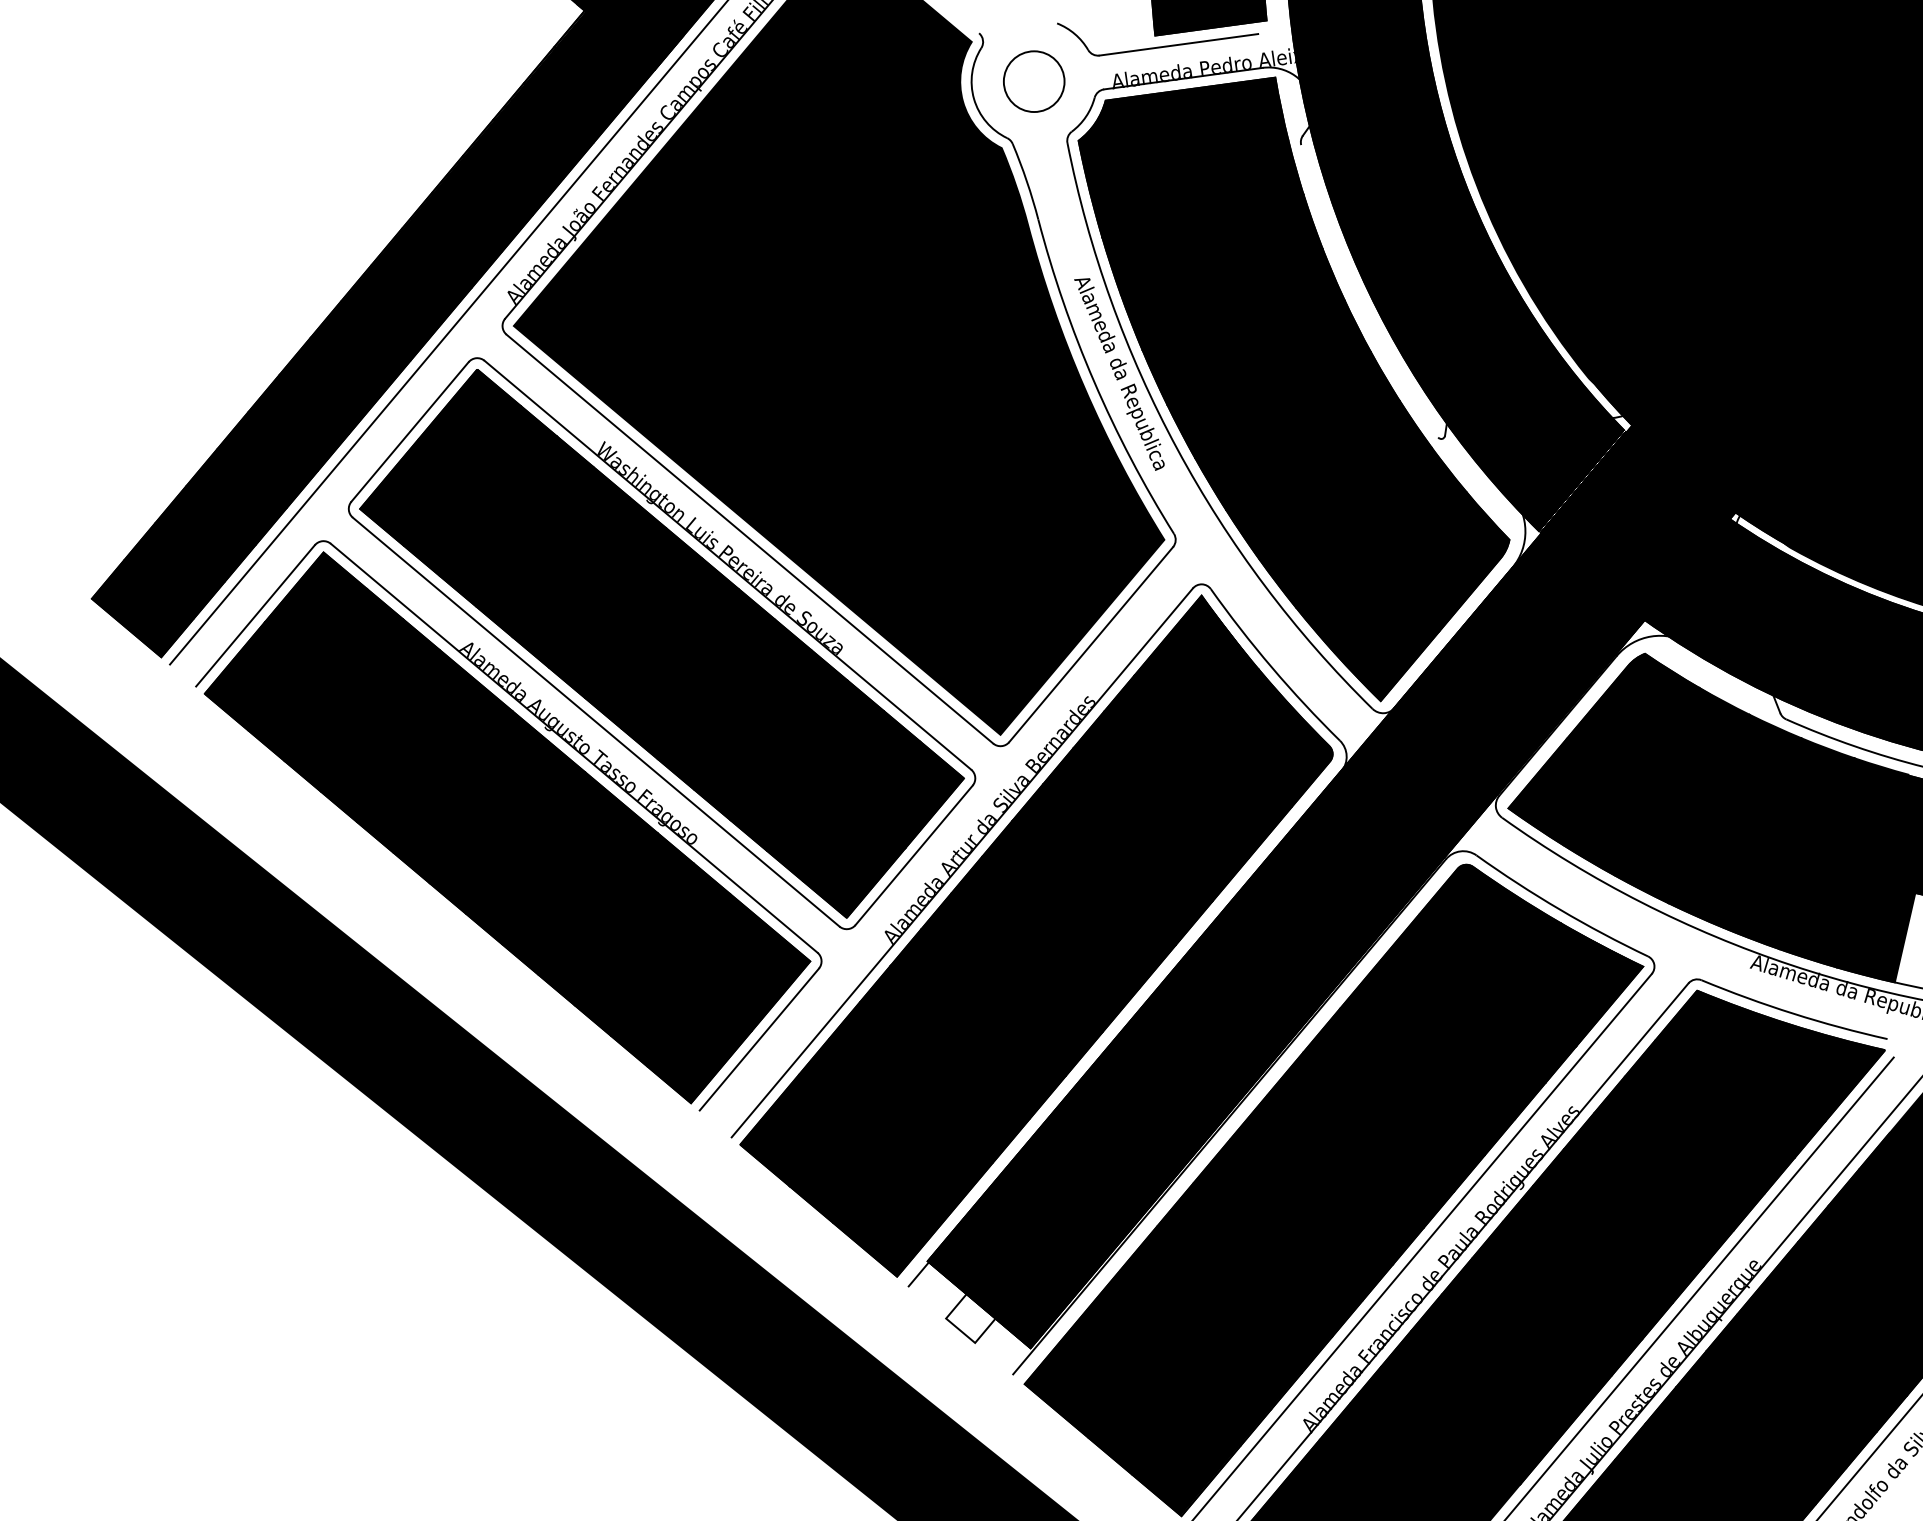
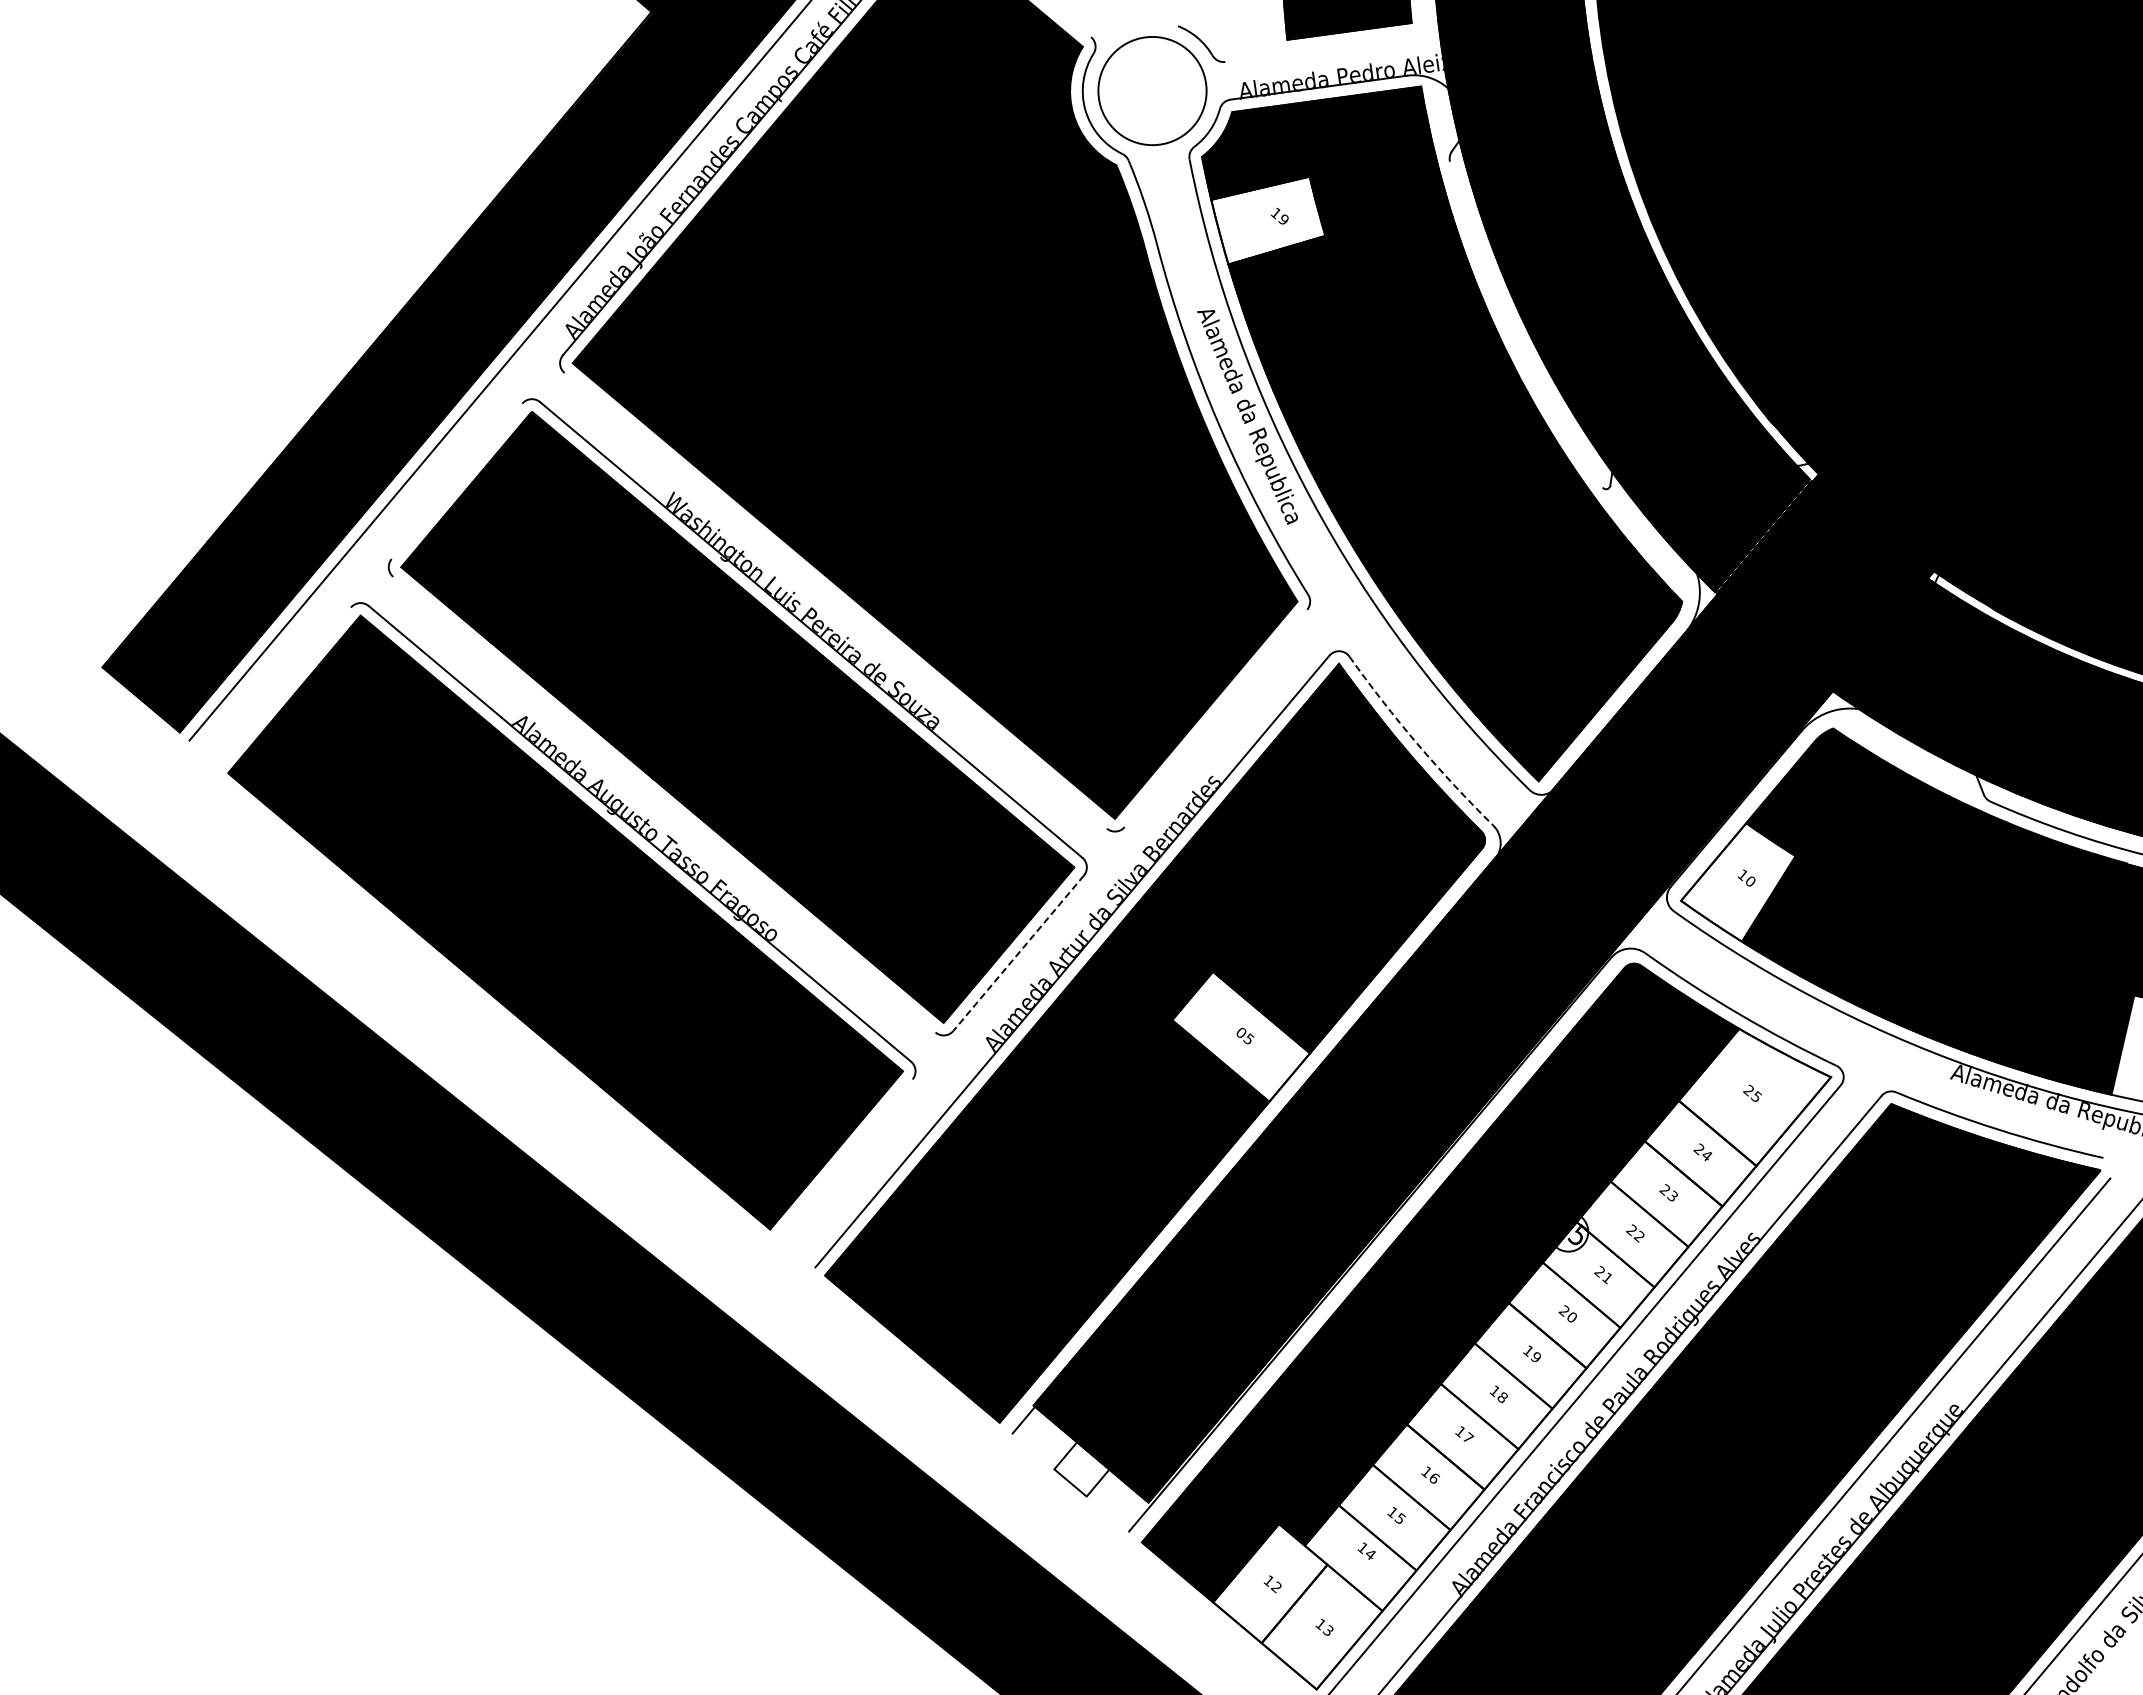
line: (1178, 44) -> (1313, 49), removed
circle: (1034, 81) -> (1152, 90), size x1.6
fill: (1138, 197) -> (1268, 220), removed
line: (409, 432) -> (456, 481), removed
line: (749, 538) -> (835, 600), removed
line: (255, 616) -> (284, 686), removed
line: (1090, 644) -> (1215, 718), removed
arc: (1272, 668) -> (1417, 744), solid -> dashed
line: (596, 721) -> (664, 804), removed
fill: (1560, 791) -> (1738, 882), removed
line: (913, 855) -> (1018, 953), solid -> dashed
fill: (1114, 930) -> (1241, 1036), removed
line: (758, 1039) -> (845, 1158), removed
fill: (1366, 1219) -> (1522, 1358), removed

